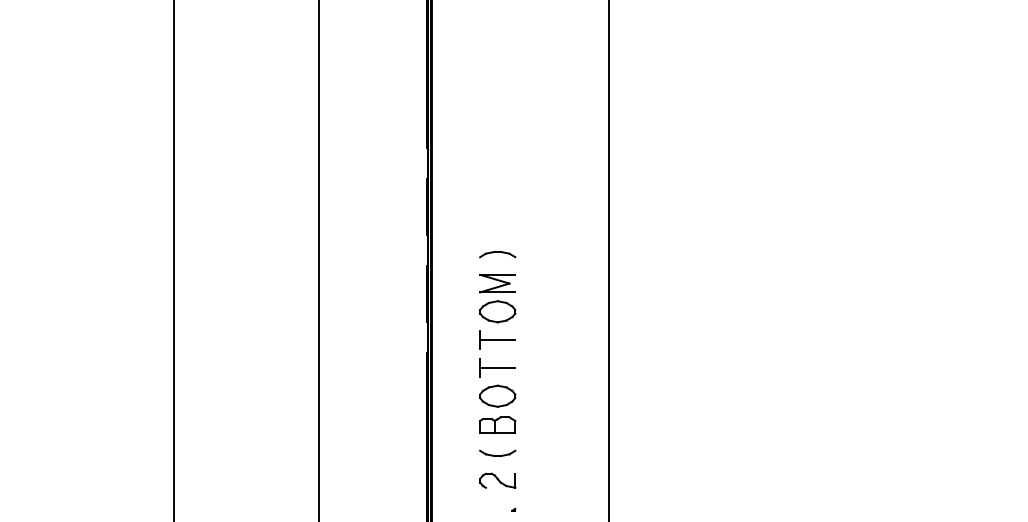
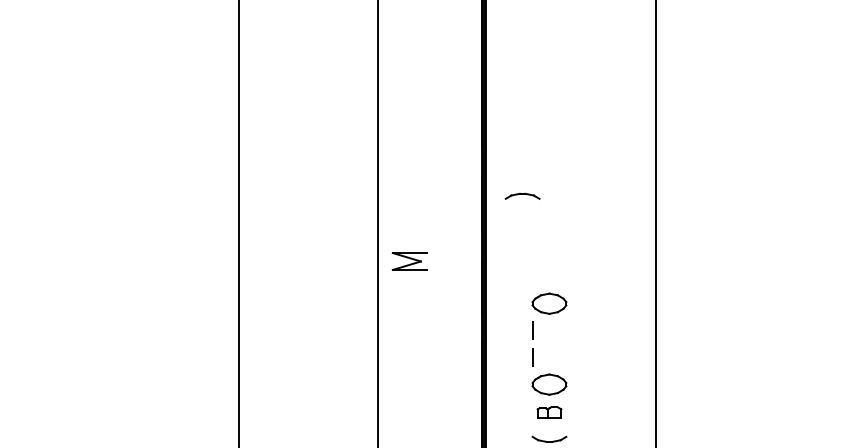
part: (497, 254) -> (522, 196), moved
part: (497, 283) -> (409, 261), moved
line: (497, 339) -> (549, 330), removed
line: (497, 368) -> (549, 358), removed
part: (497, 424) -> (549, 411), size x0.7

